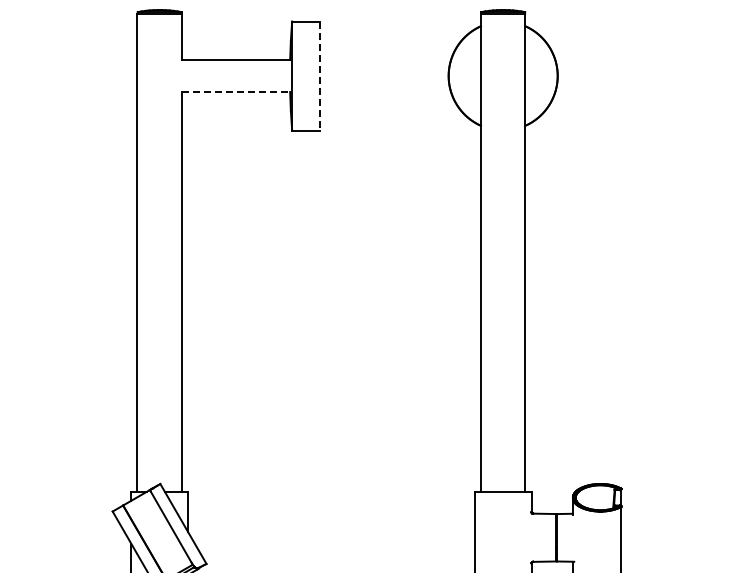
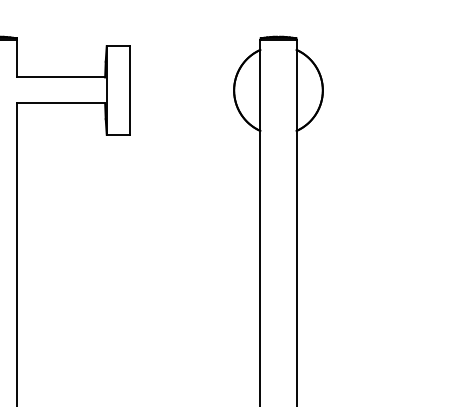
line: (320, 76) -> (129, 90), dashed -> solid
line: (236, 92) -> (61, 103), dashed -> solid

